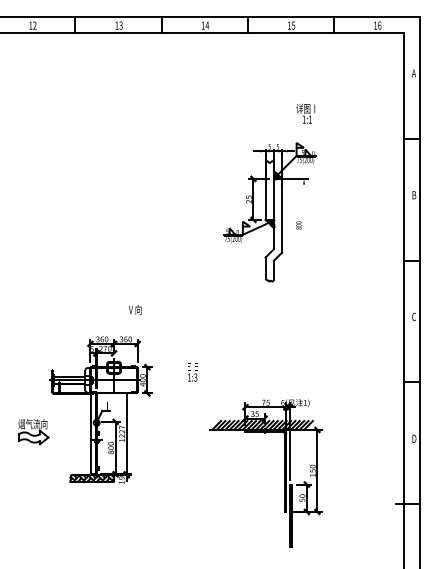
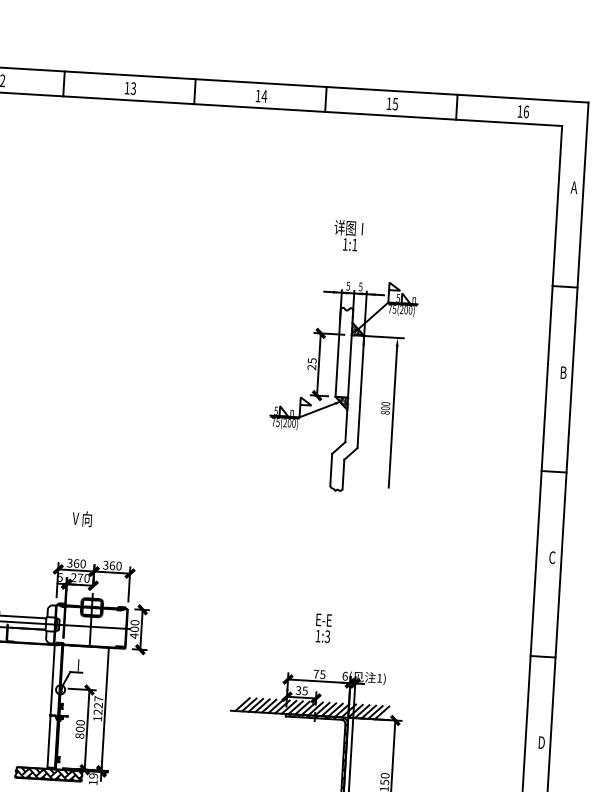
text: (305, 113) -> (348, 235), moved
line: (304, 230) -> (393, 416), added
text: (135, 309) -> (82, 518), moved
text: (192, 372) -> (323, 628), moved

